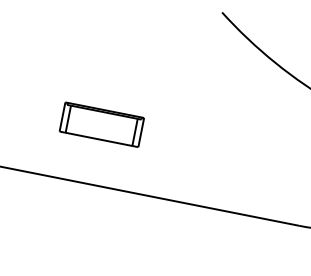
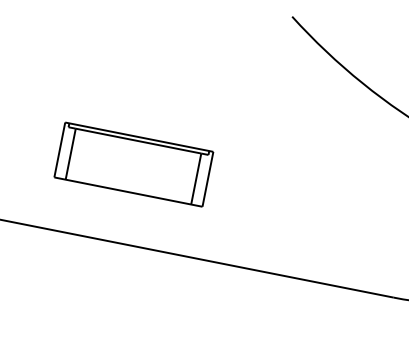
part: (101, 124) -> (133, 164), size x1.43

